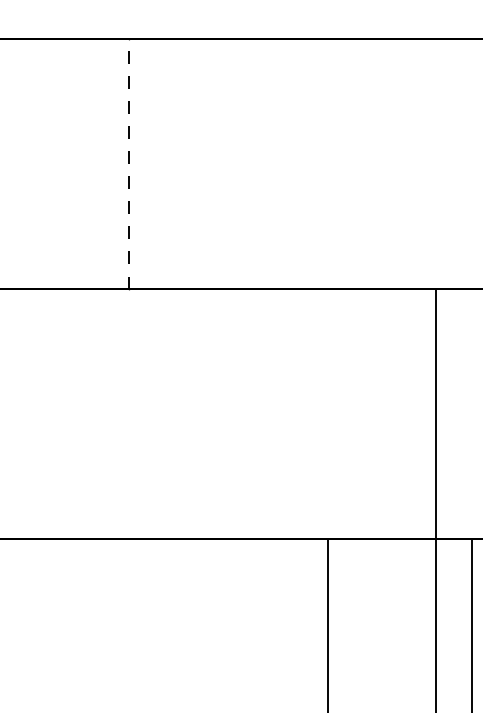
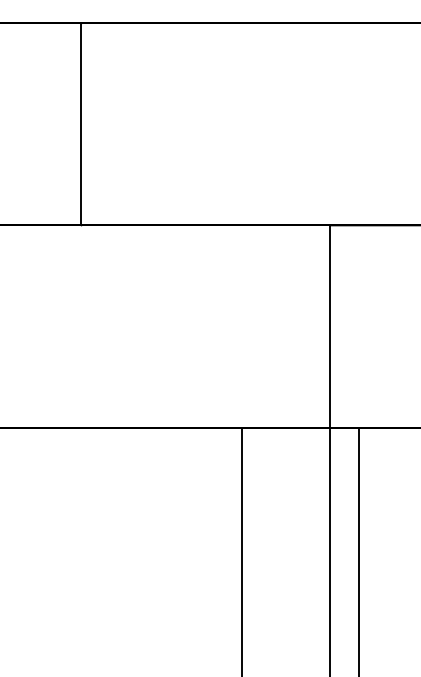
line: (128, 163) -> (80, 123), dashed -> solid

